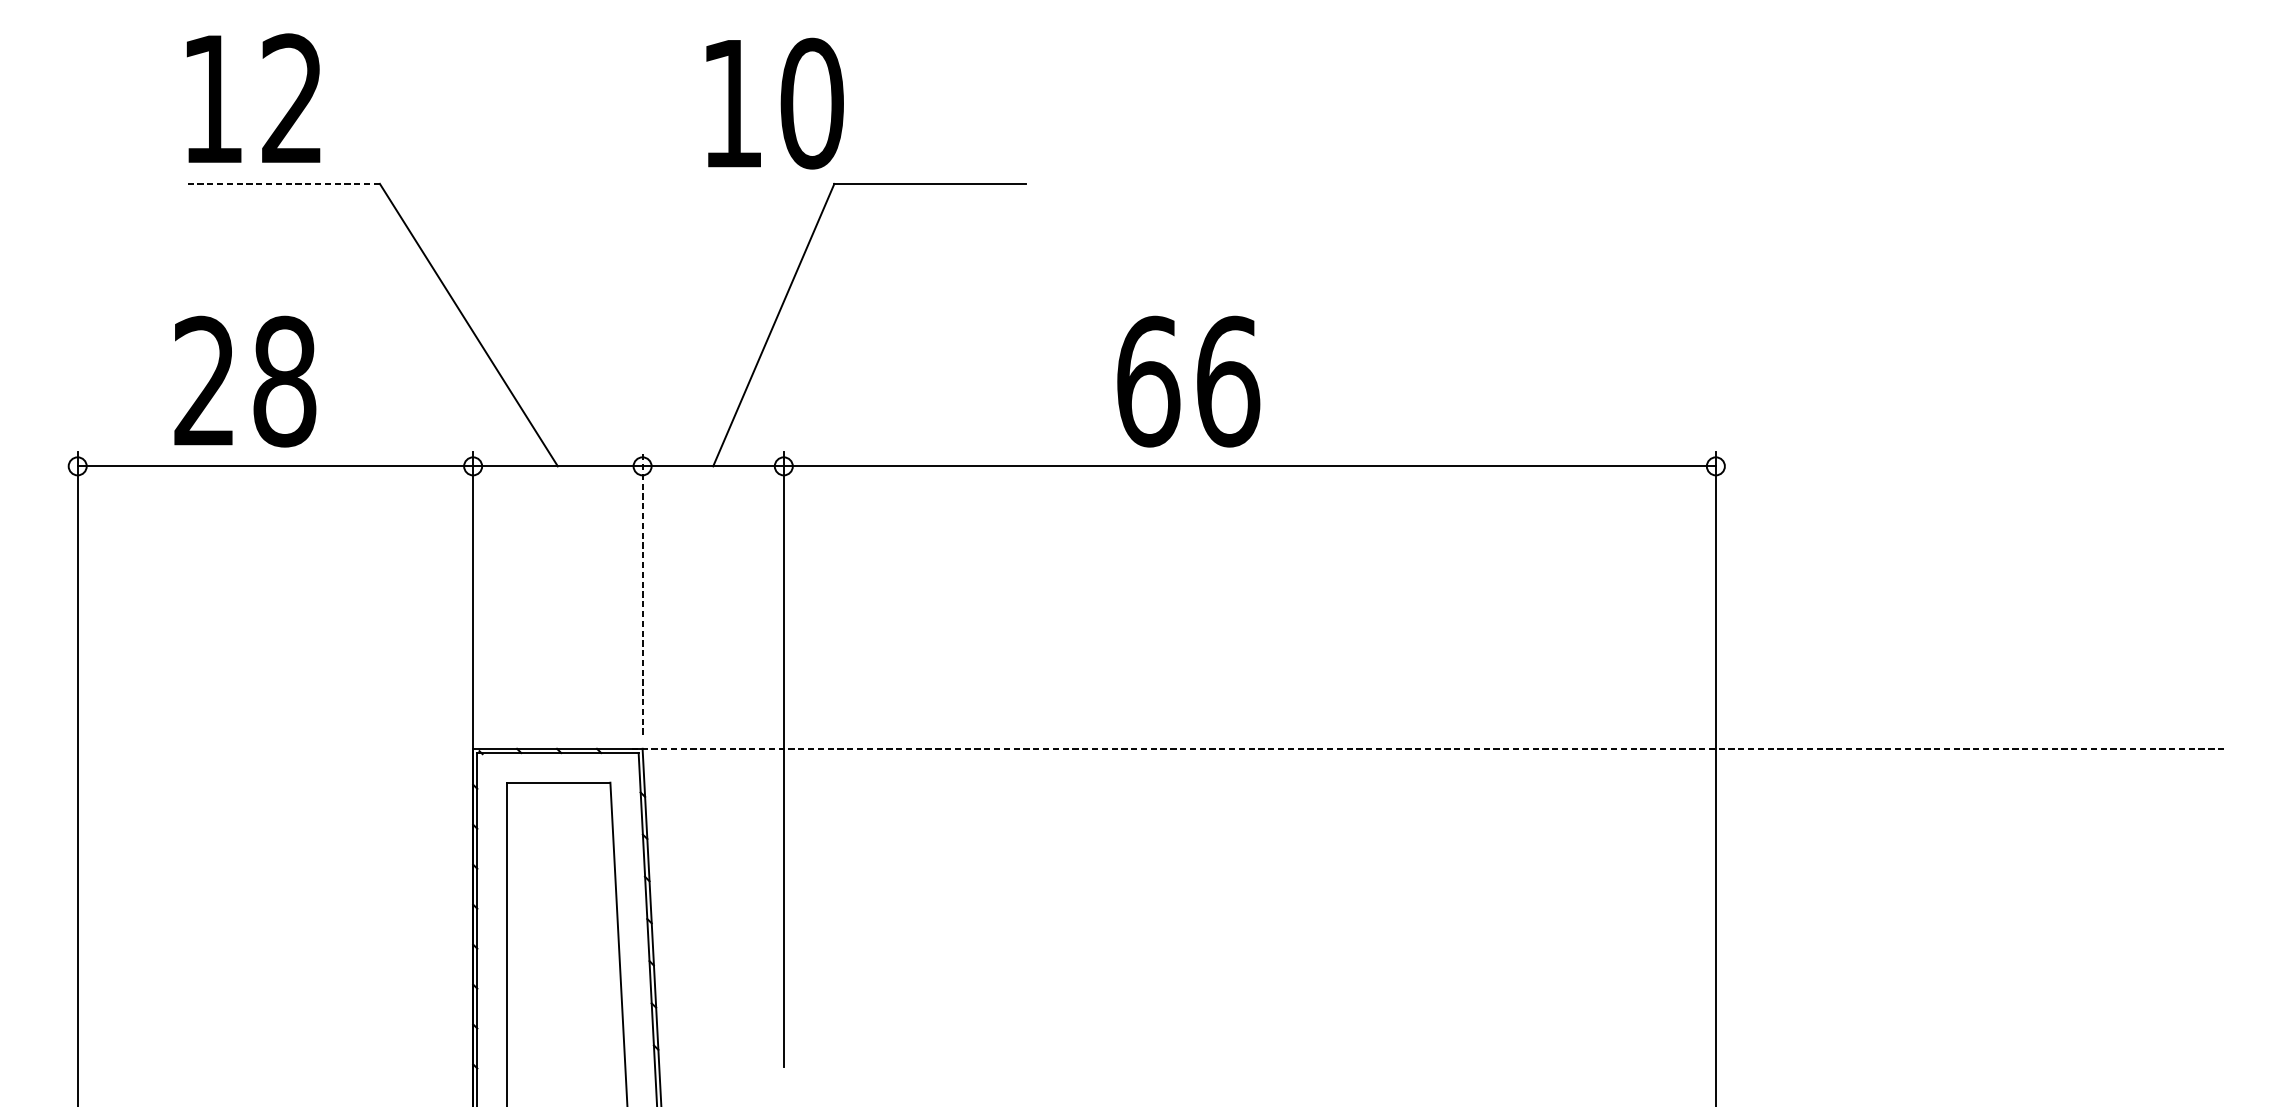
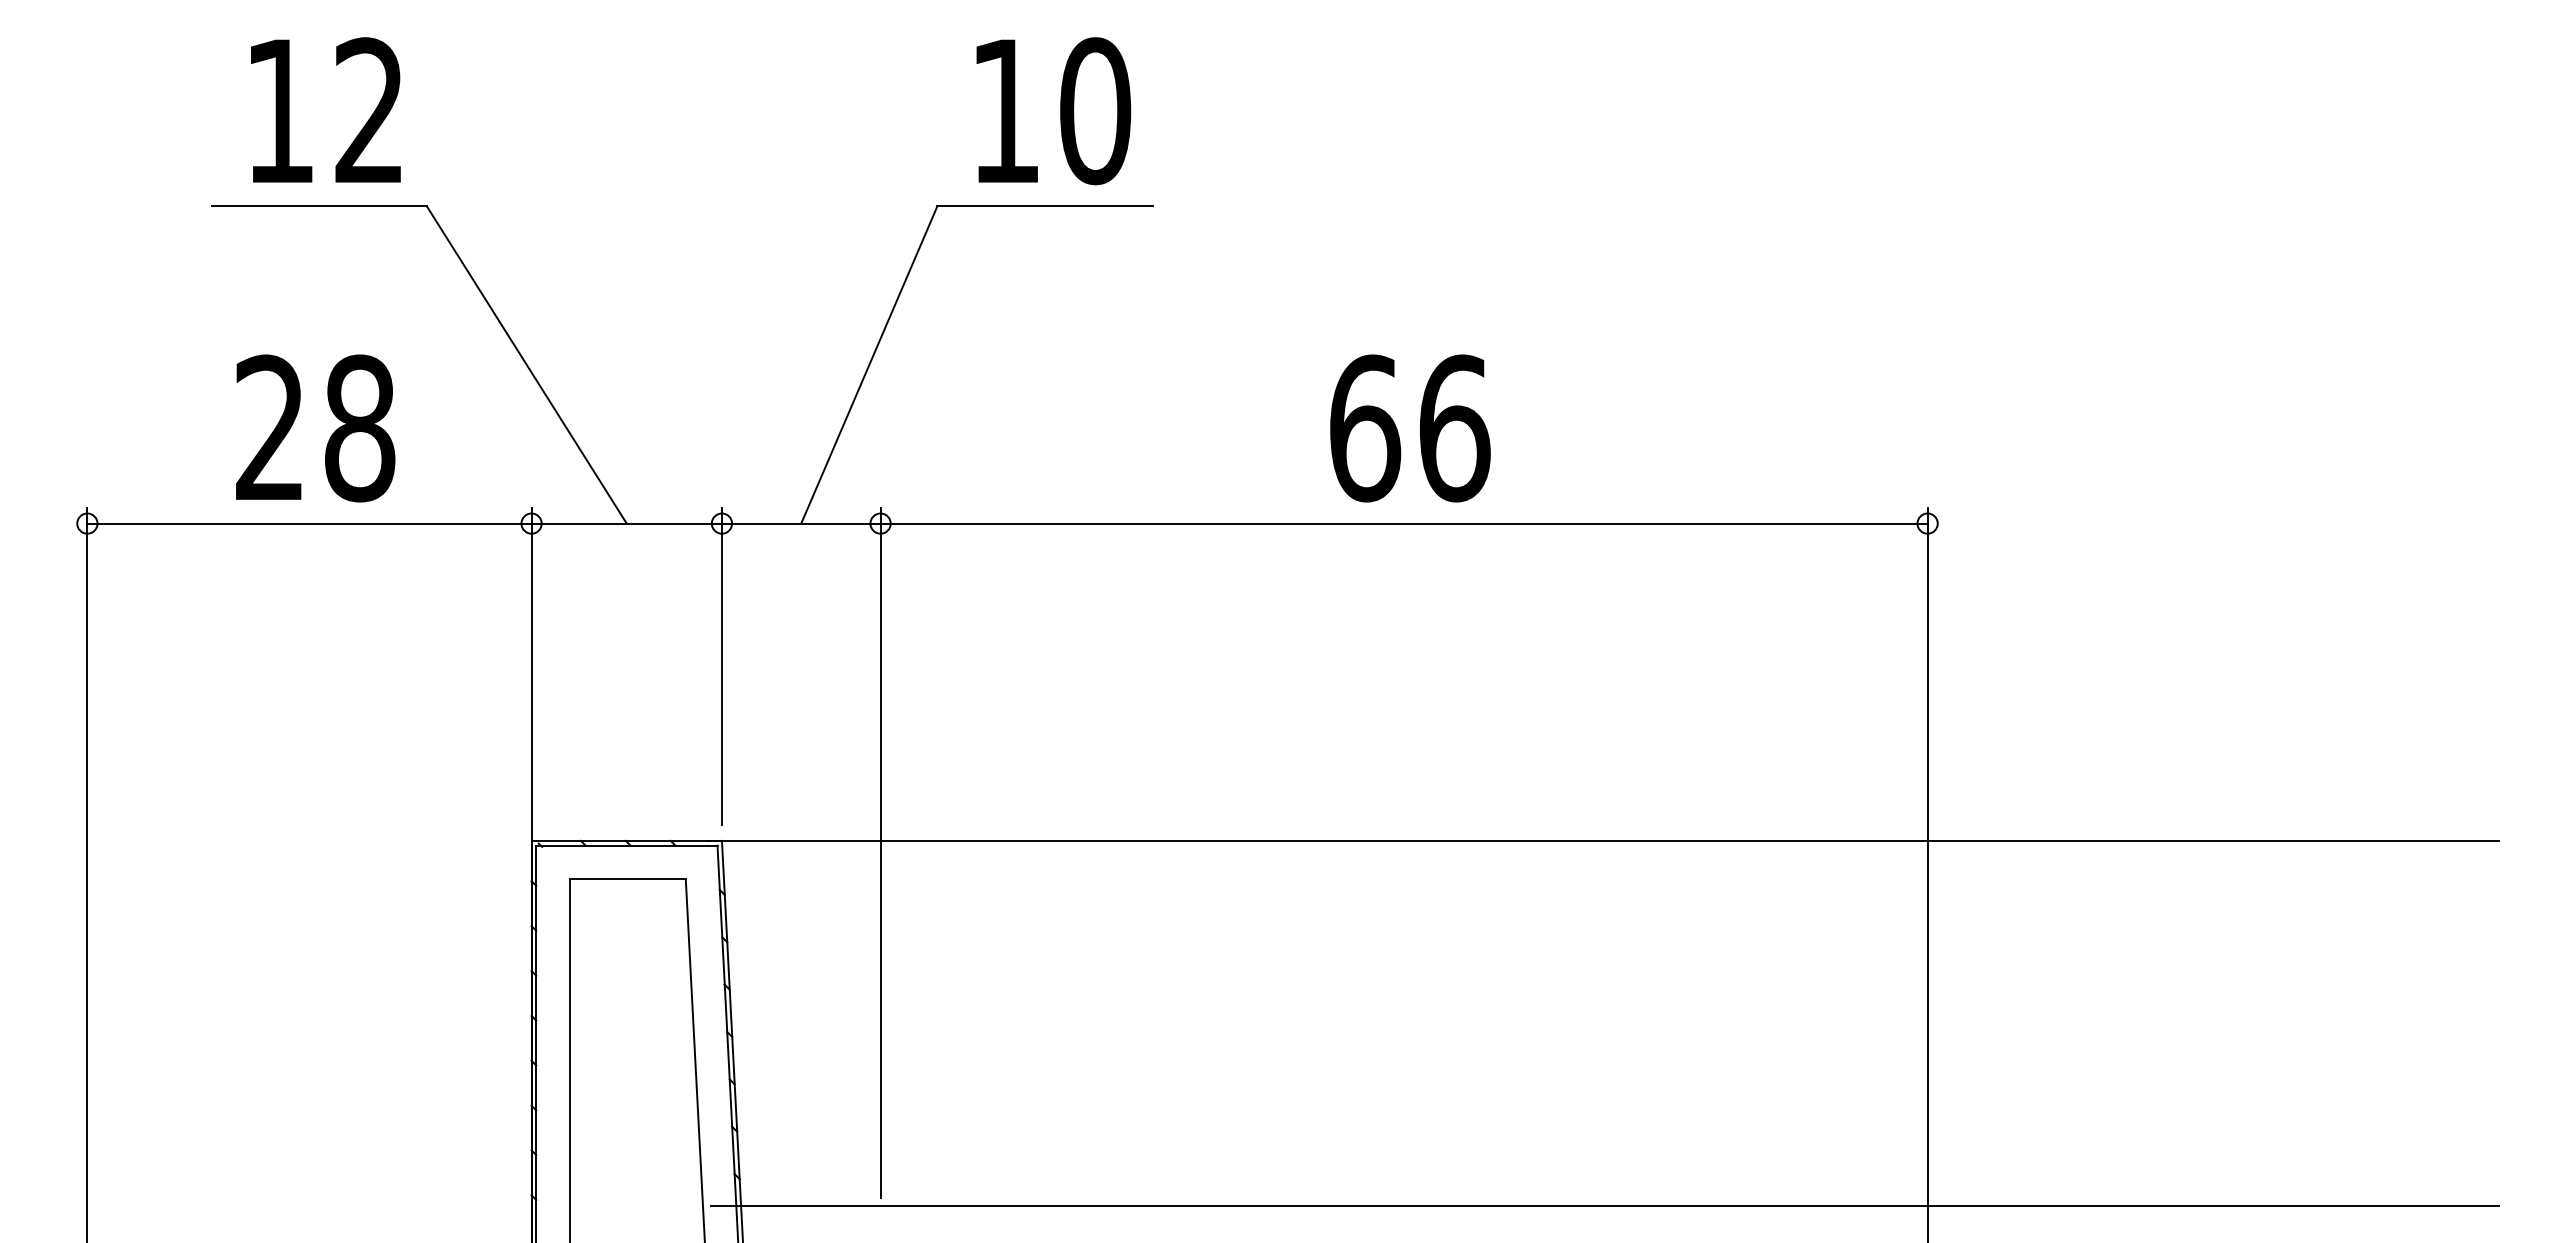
text: (253, 97) -> (325, 109), moved
text: (774, 103) -> (1053, 111), moved
line: (284, 184) -> (319, 206), dashed -> solid
text: (245, 381) -> (315, 428), moved
text: (1188, 381) -> (1410, 428), moved
line: (642, 593) -> (721, 666), dashed -> solid
line: (1426, 748) -> (1602, 840), dashed -> solid
line: (1428, 1073) -> (1604, 1205), added

